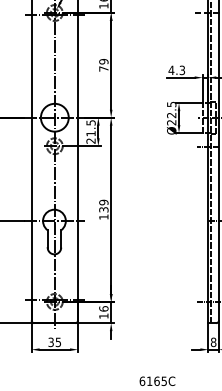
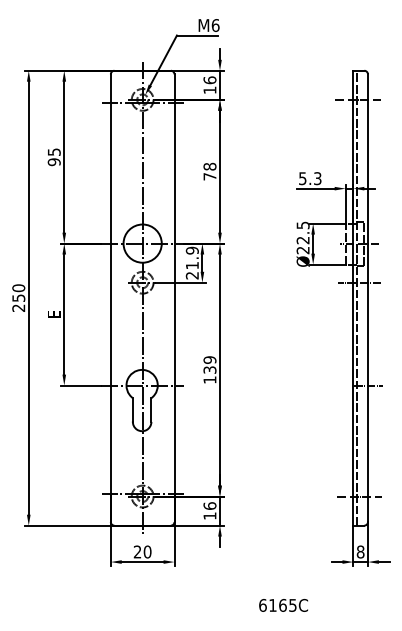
text: (103, 61) -> (209, 166), 79 -> 78
text: (171, 70) -> (302, 178), 4.3 -> 5.3
text: (90, 122) -> (191, 250), 21.5 -> 21.9
text: (54, 341) -> (142, 551), 35 -> 20

